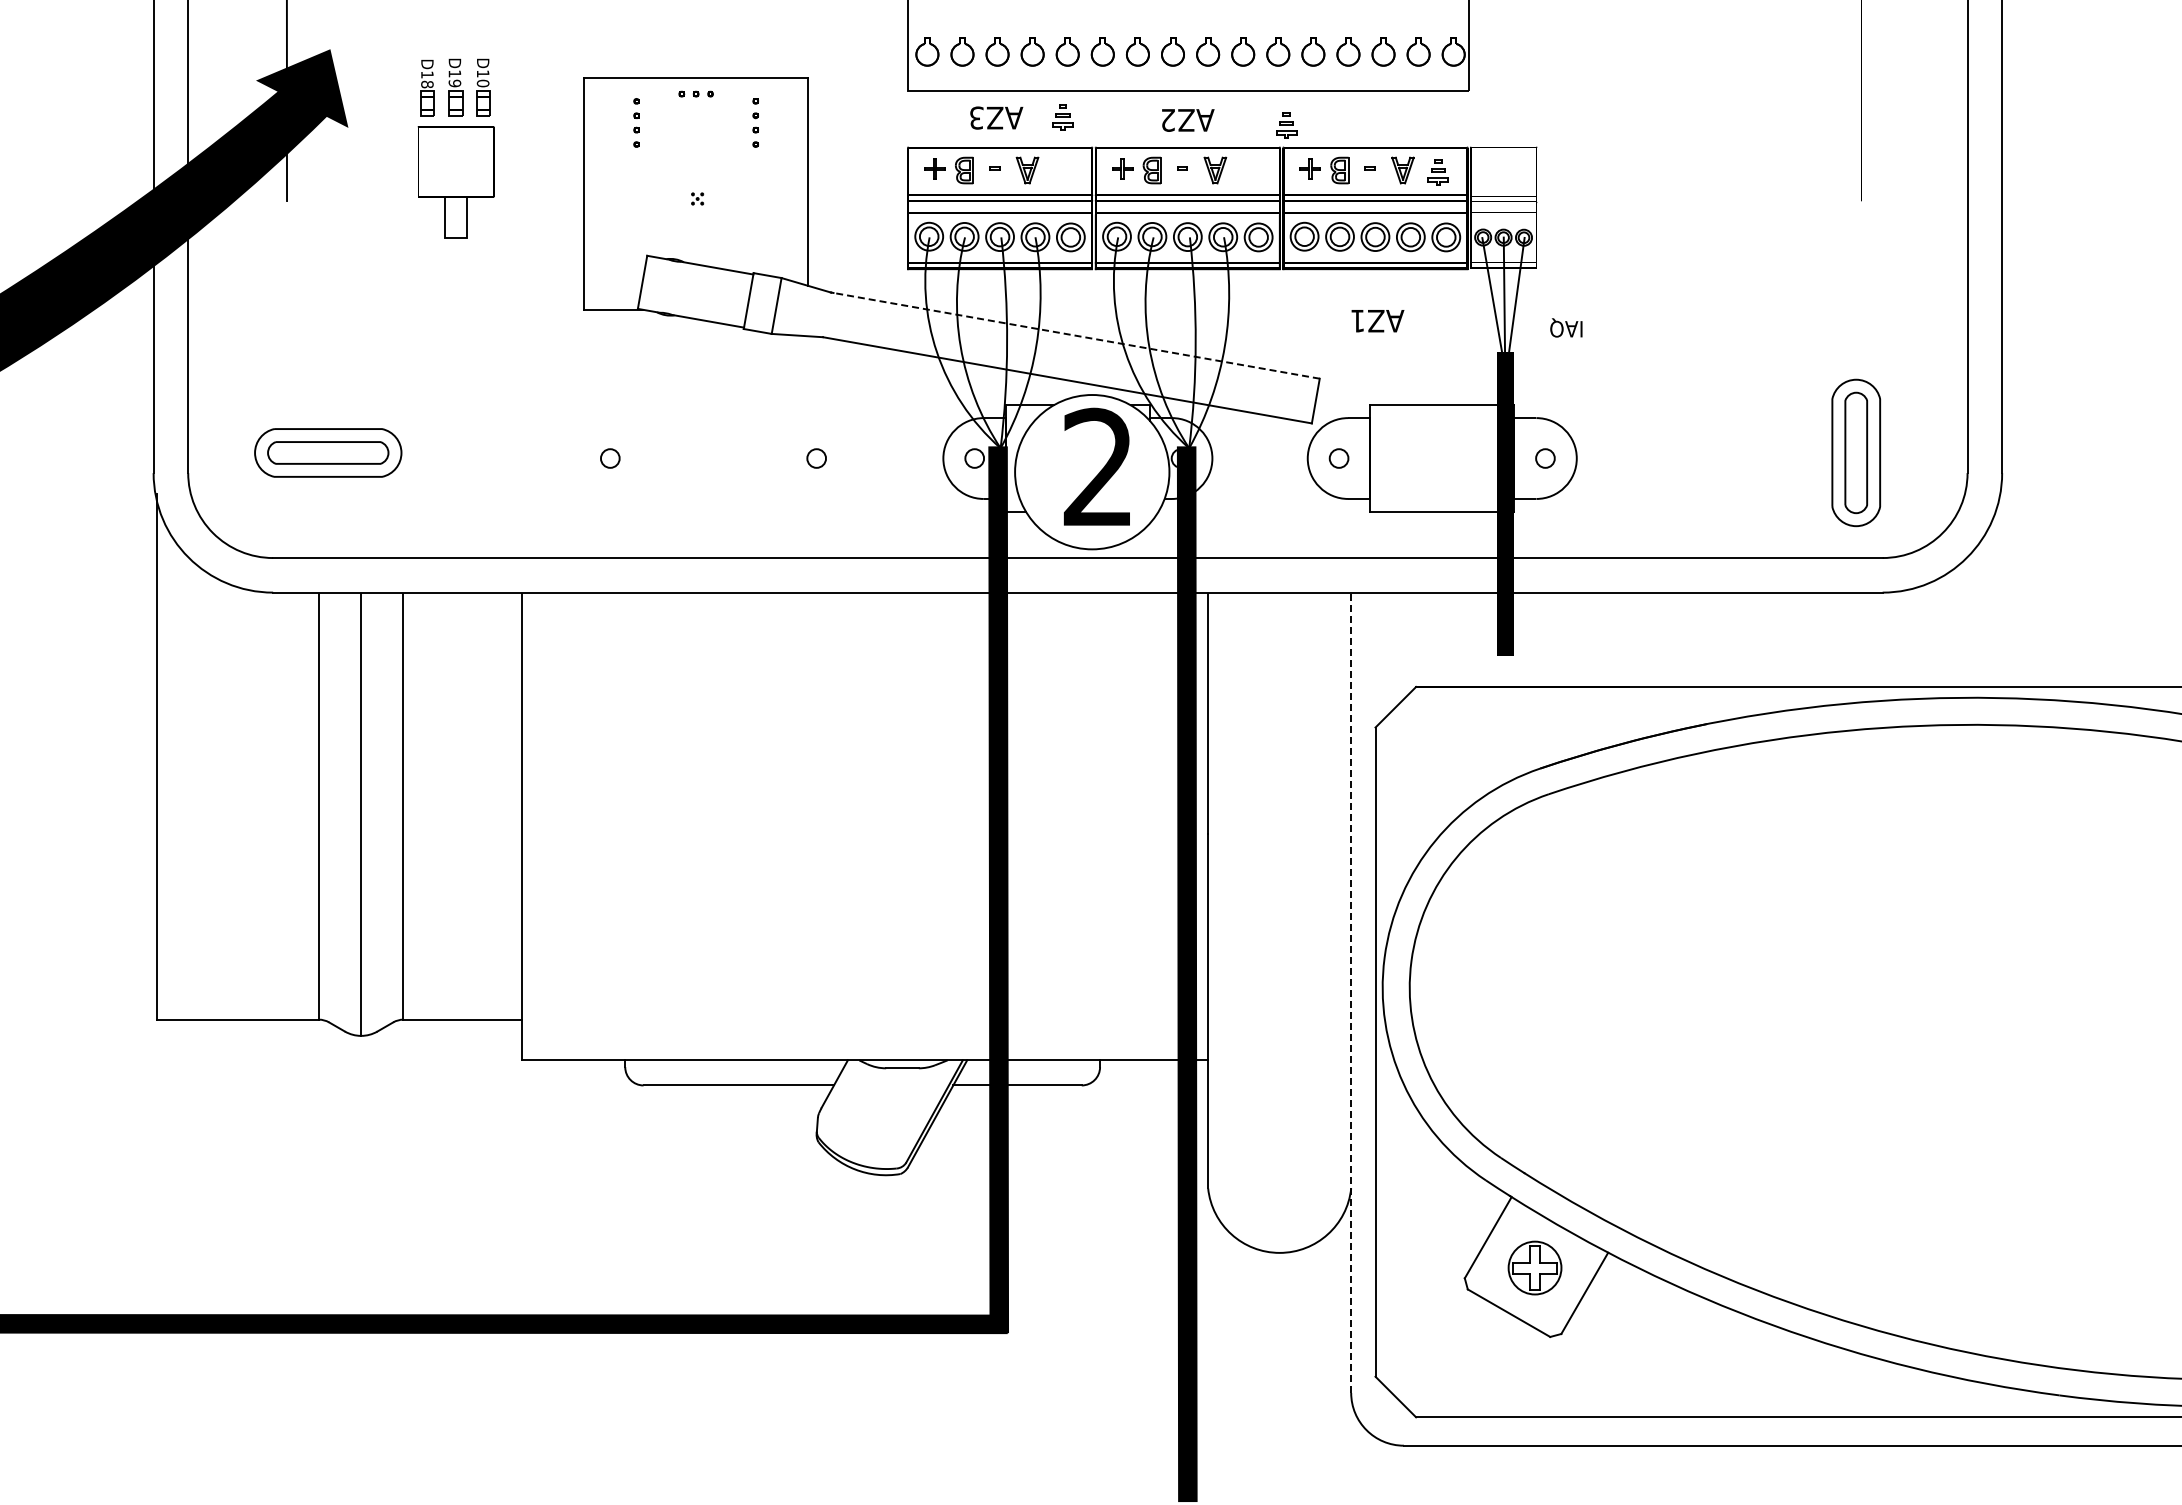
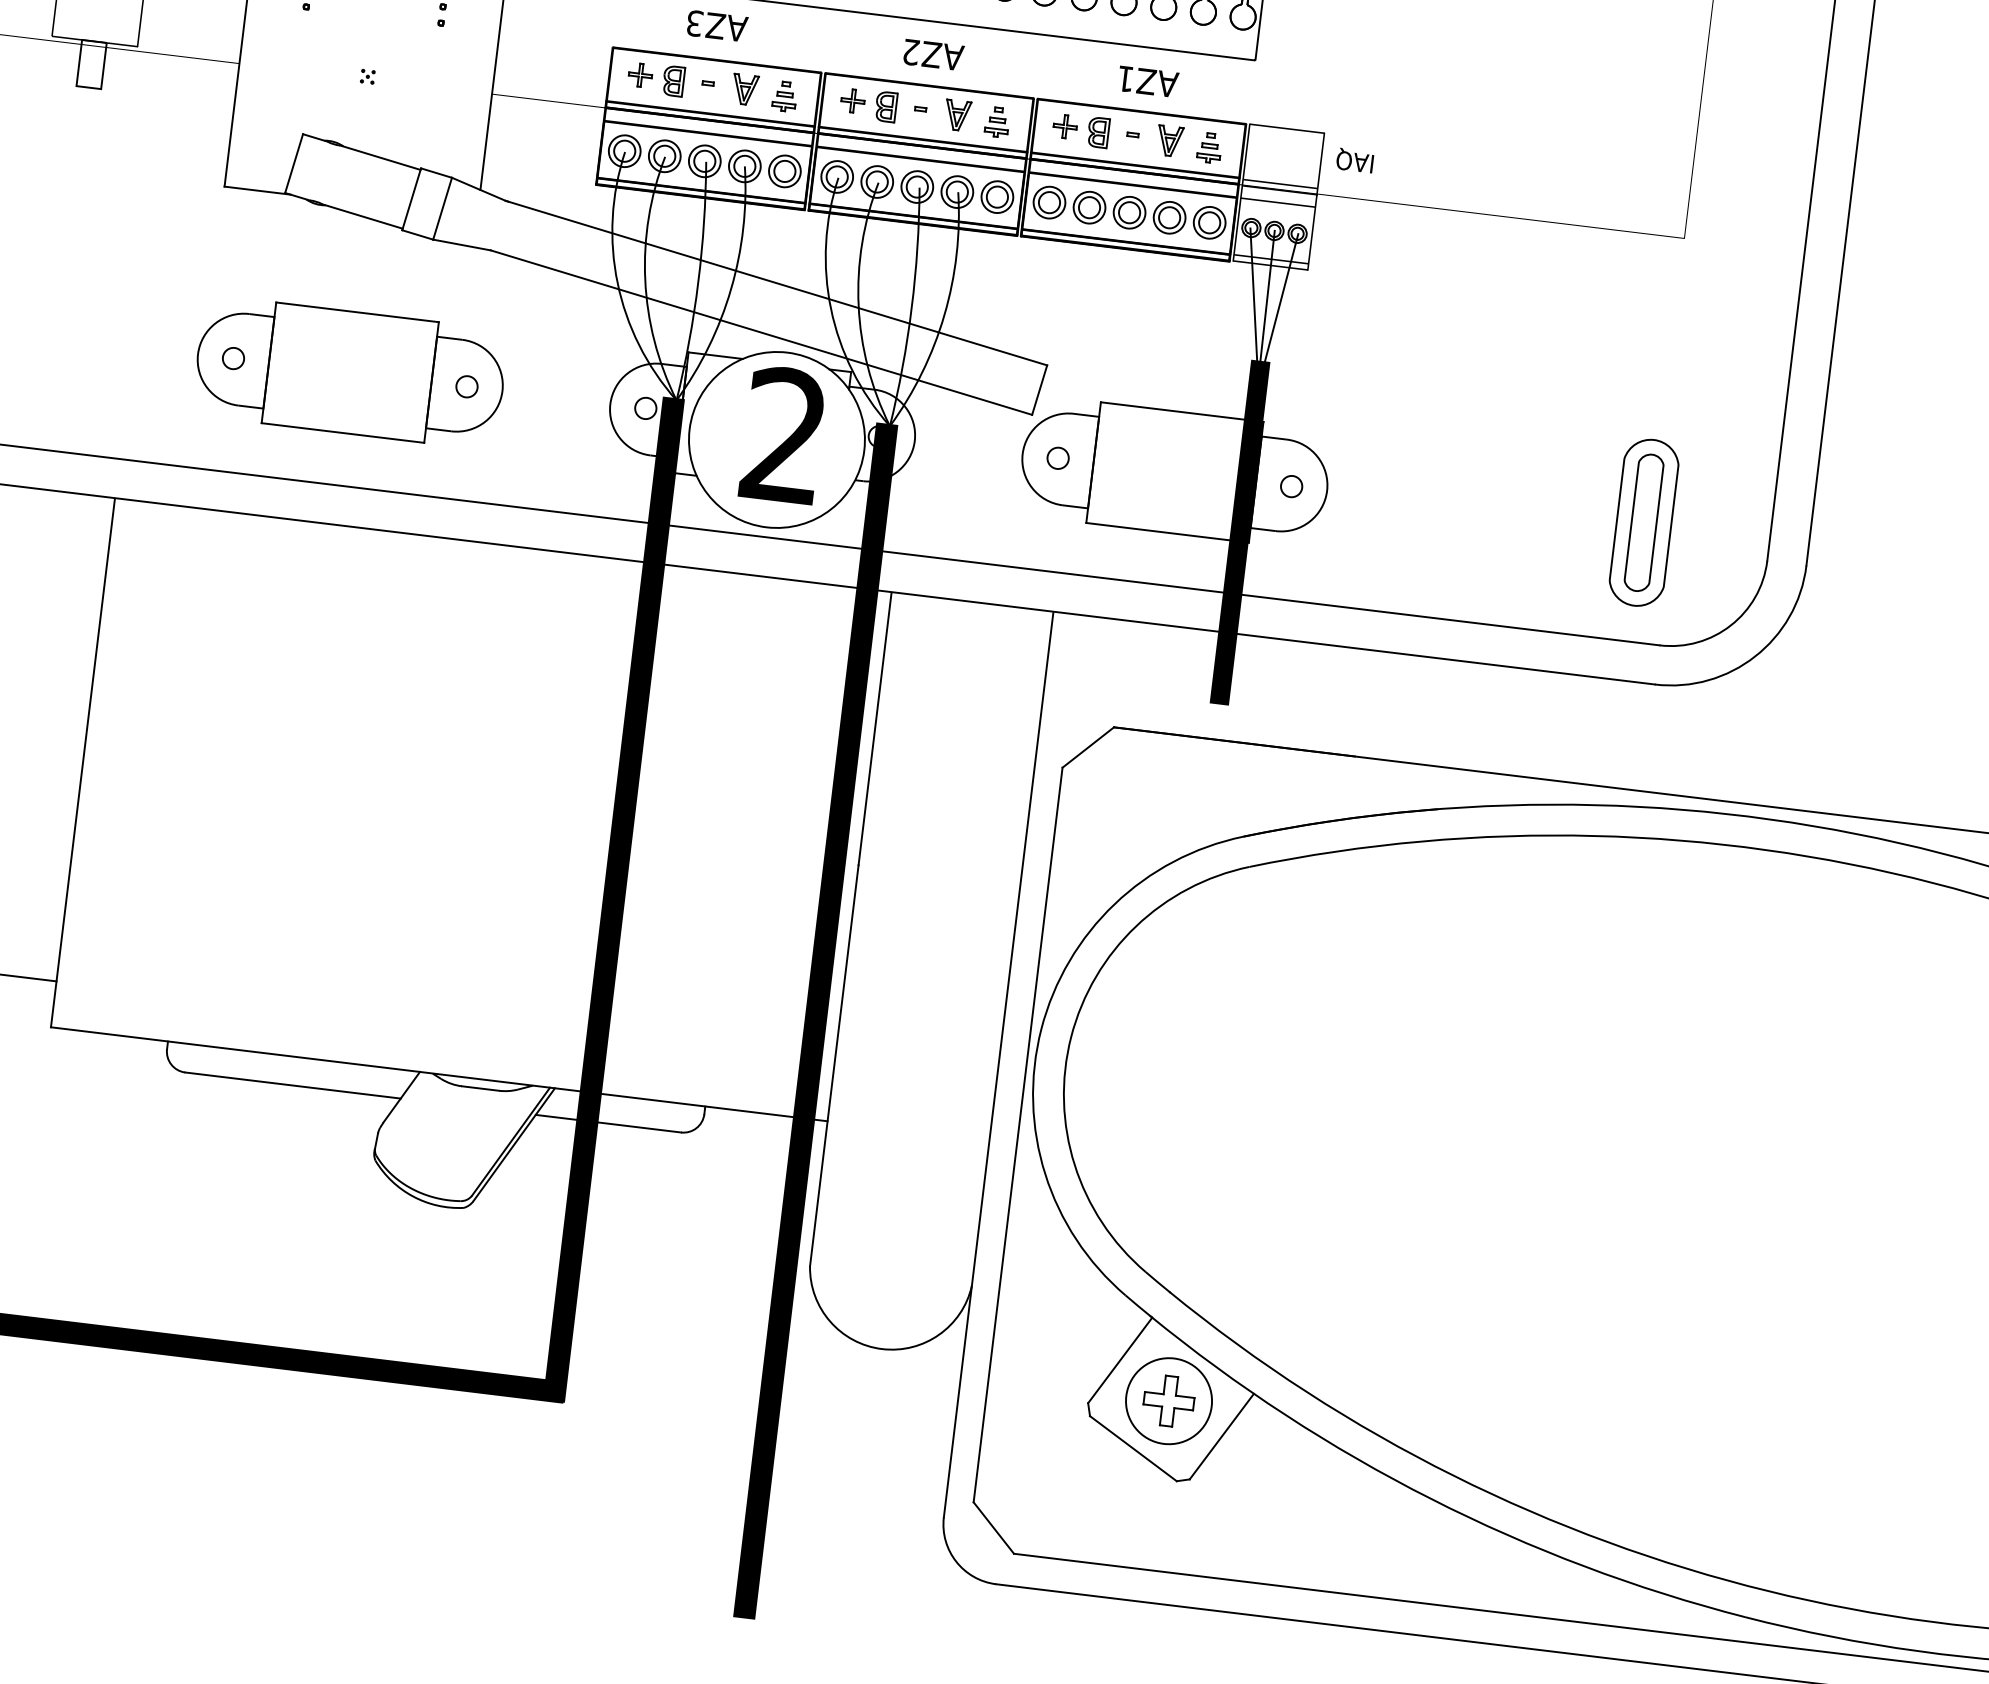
part: (1062, 117) -> (784, 96), moved
part: (1286, 125) -> (997, 122), moved
text: (1377, 321) -> (1147, 82), moved
text: (1566, 327) -> (1355, 160), moved
line: (1074, 335) -> (775, 282), dashed -> solid
part: (713, 458) -> (350, 372), added
line: (1351, 993) -> (998, 1065), dashed -> solid
circle: (1534, 1267) -> (1168, 1400), size x1.43

